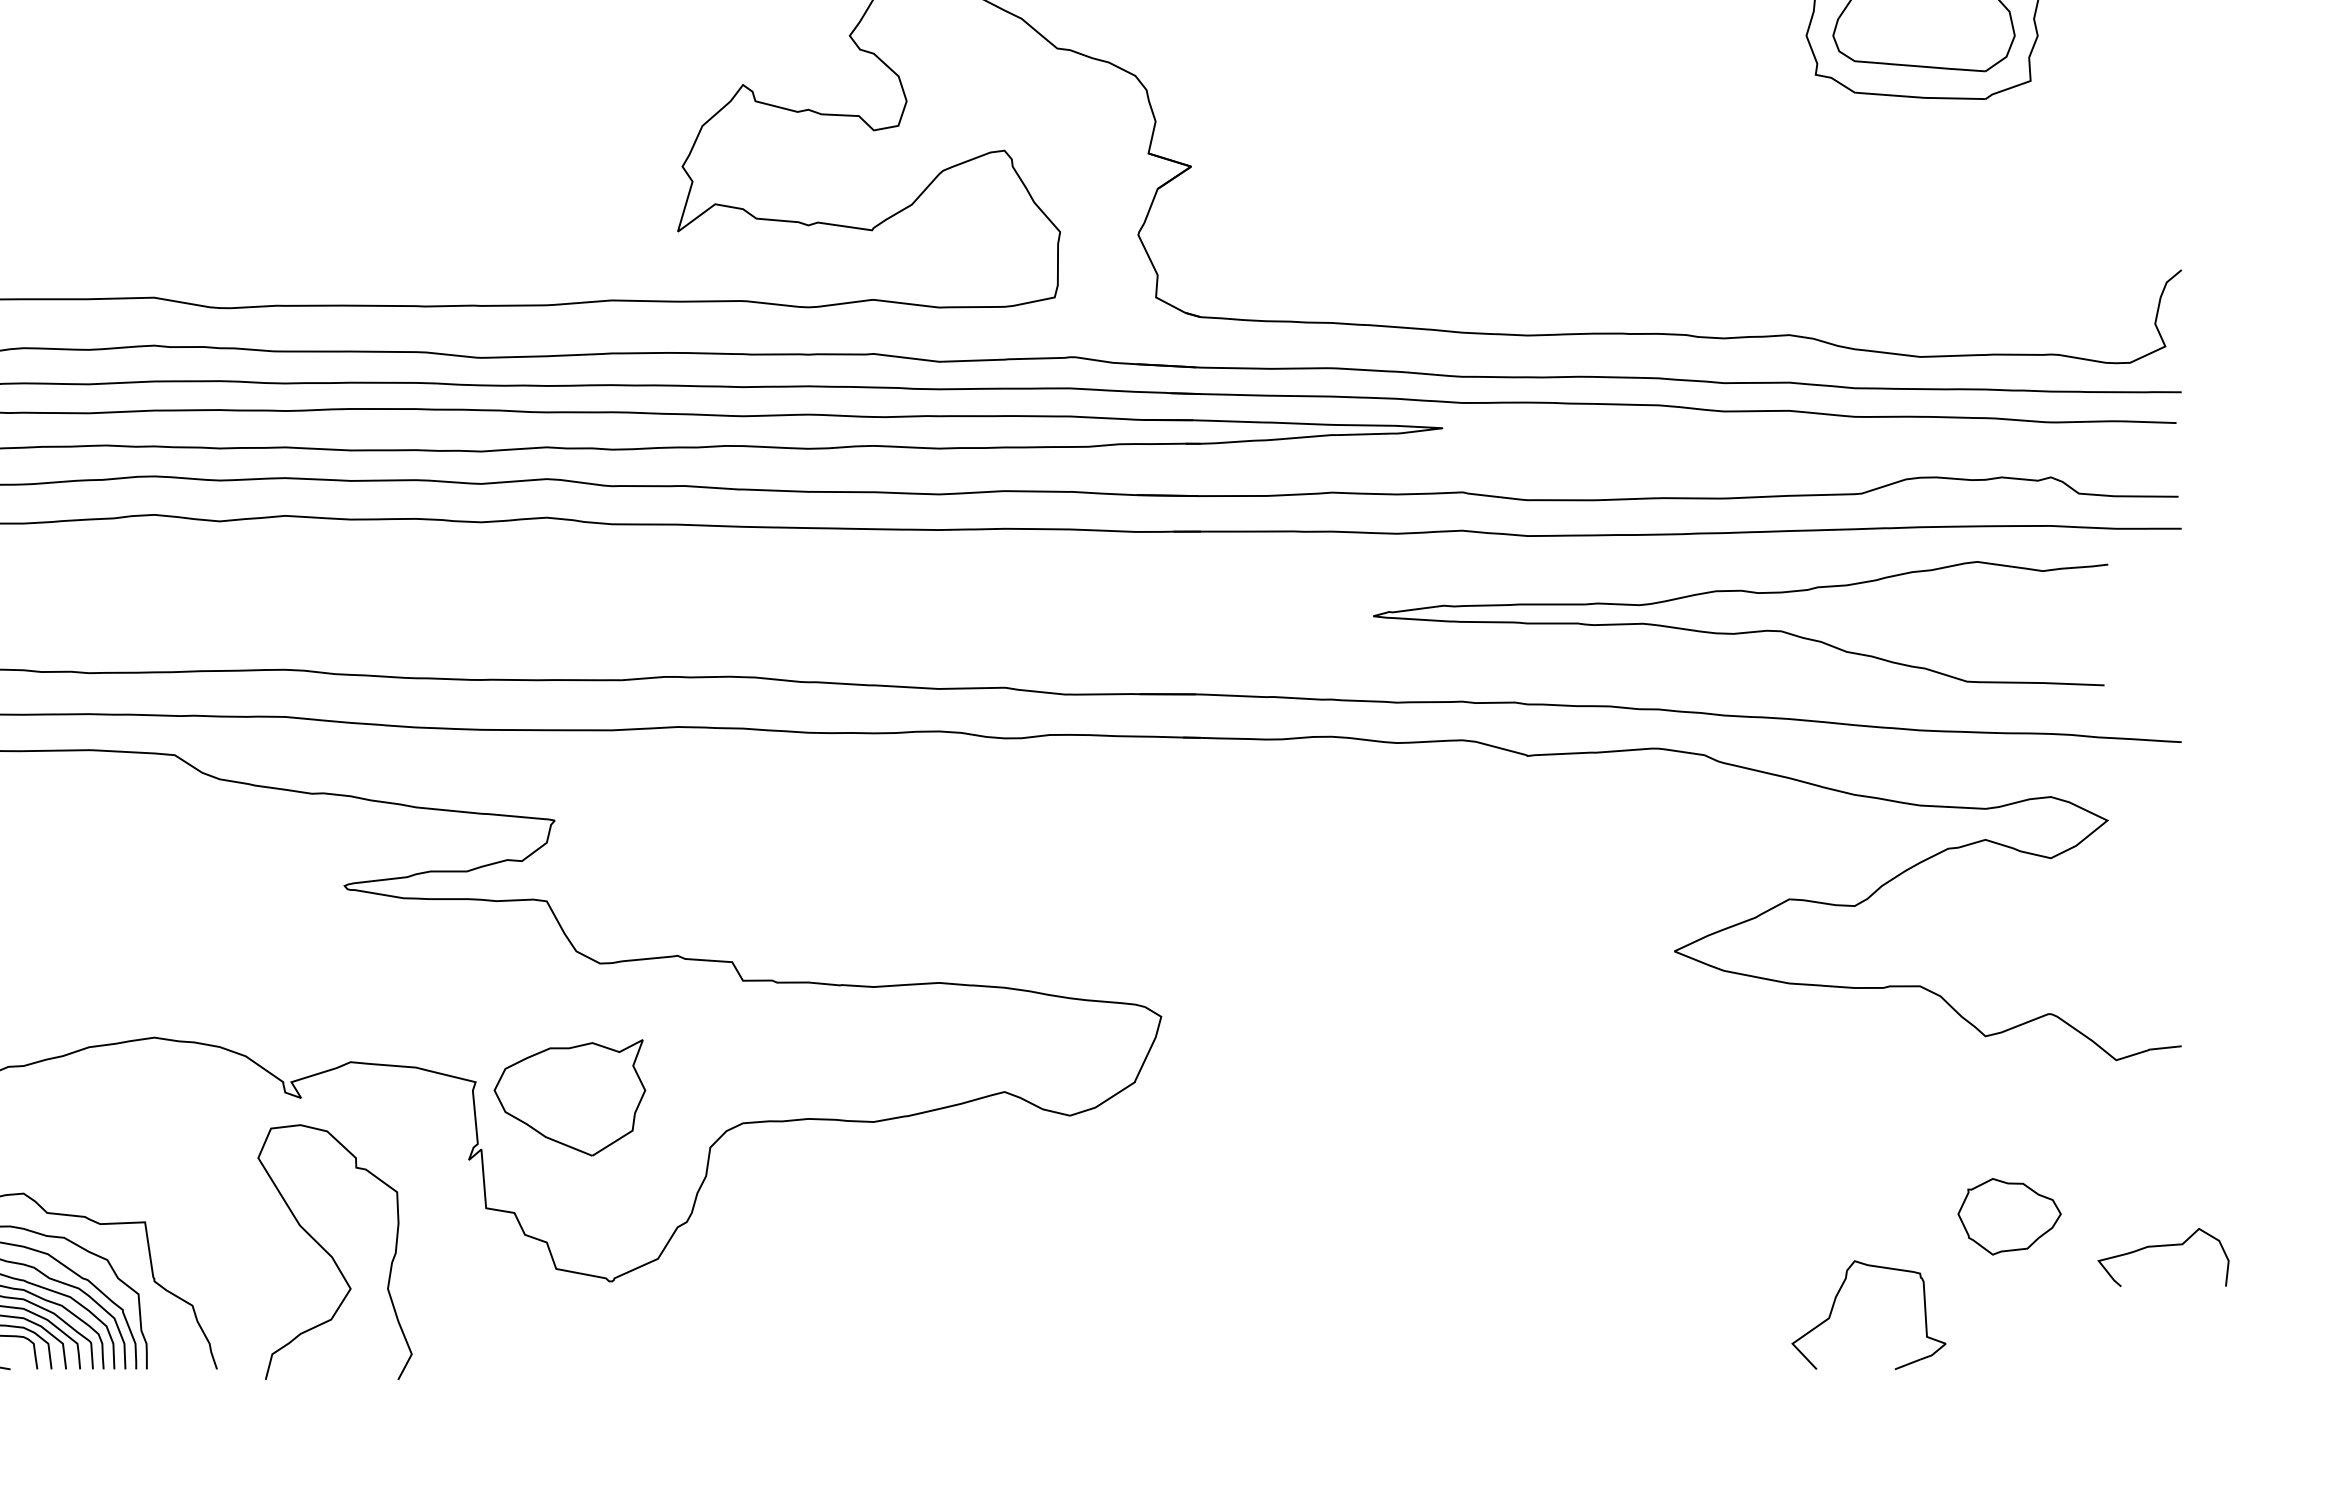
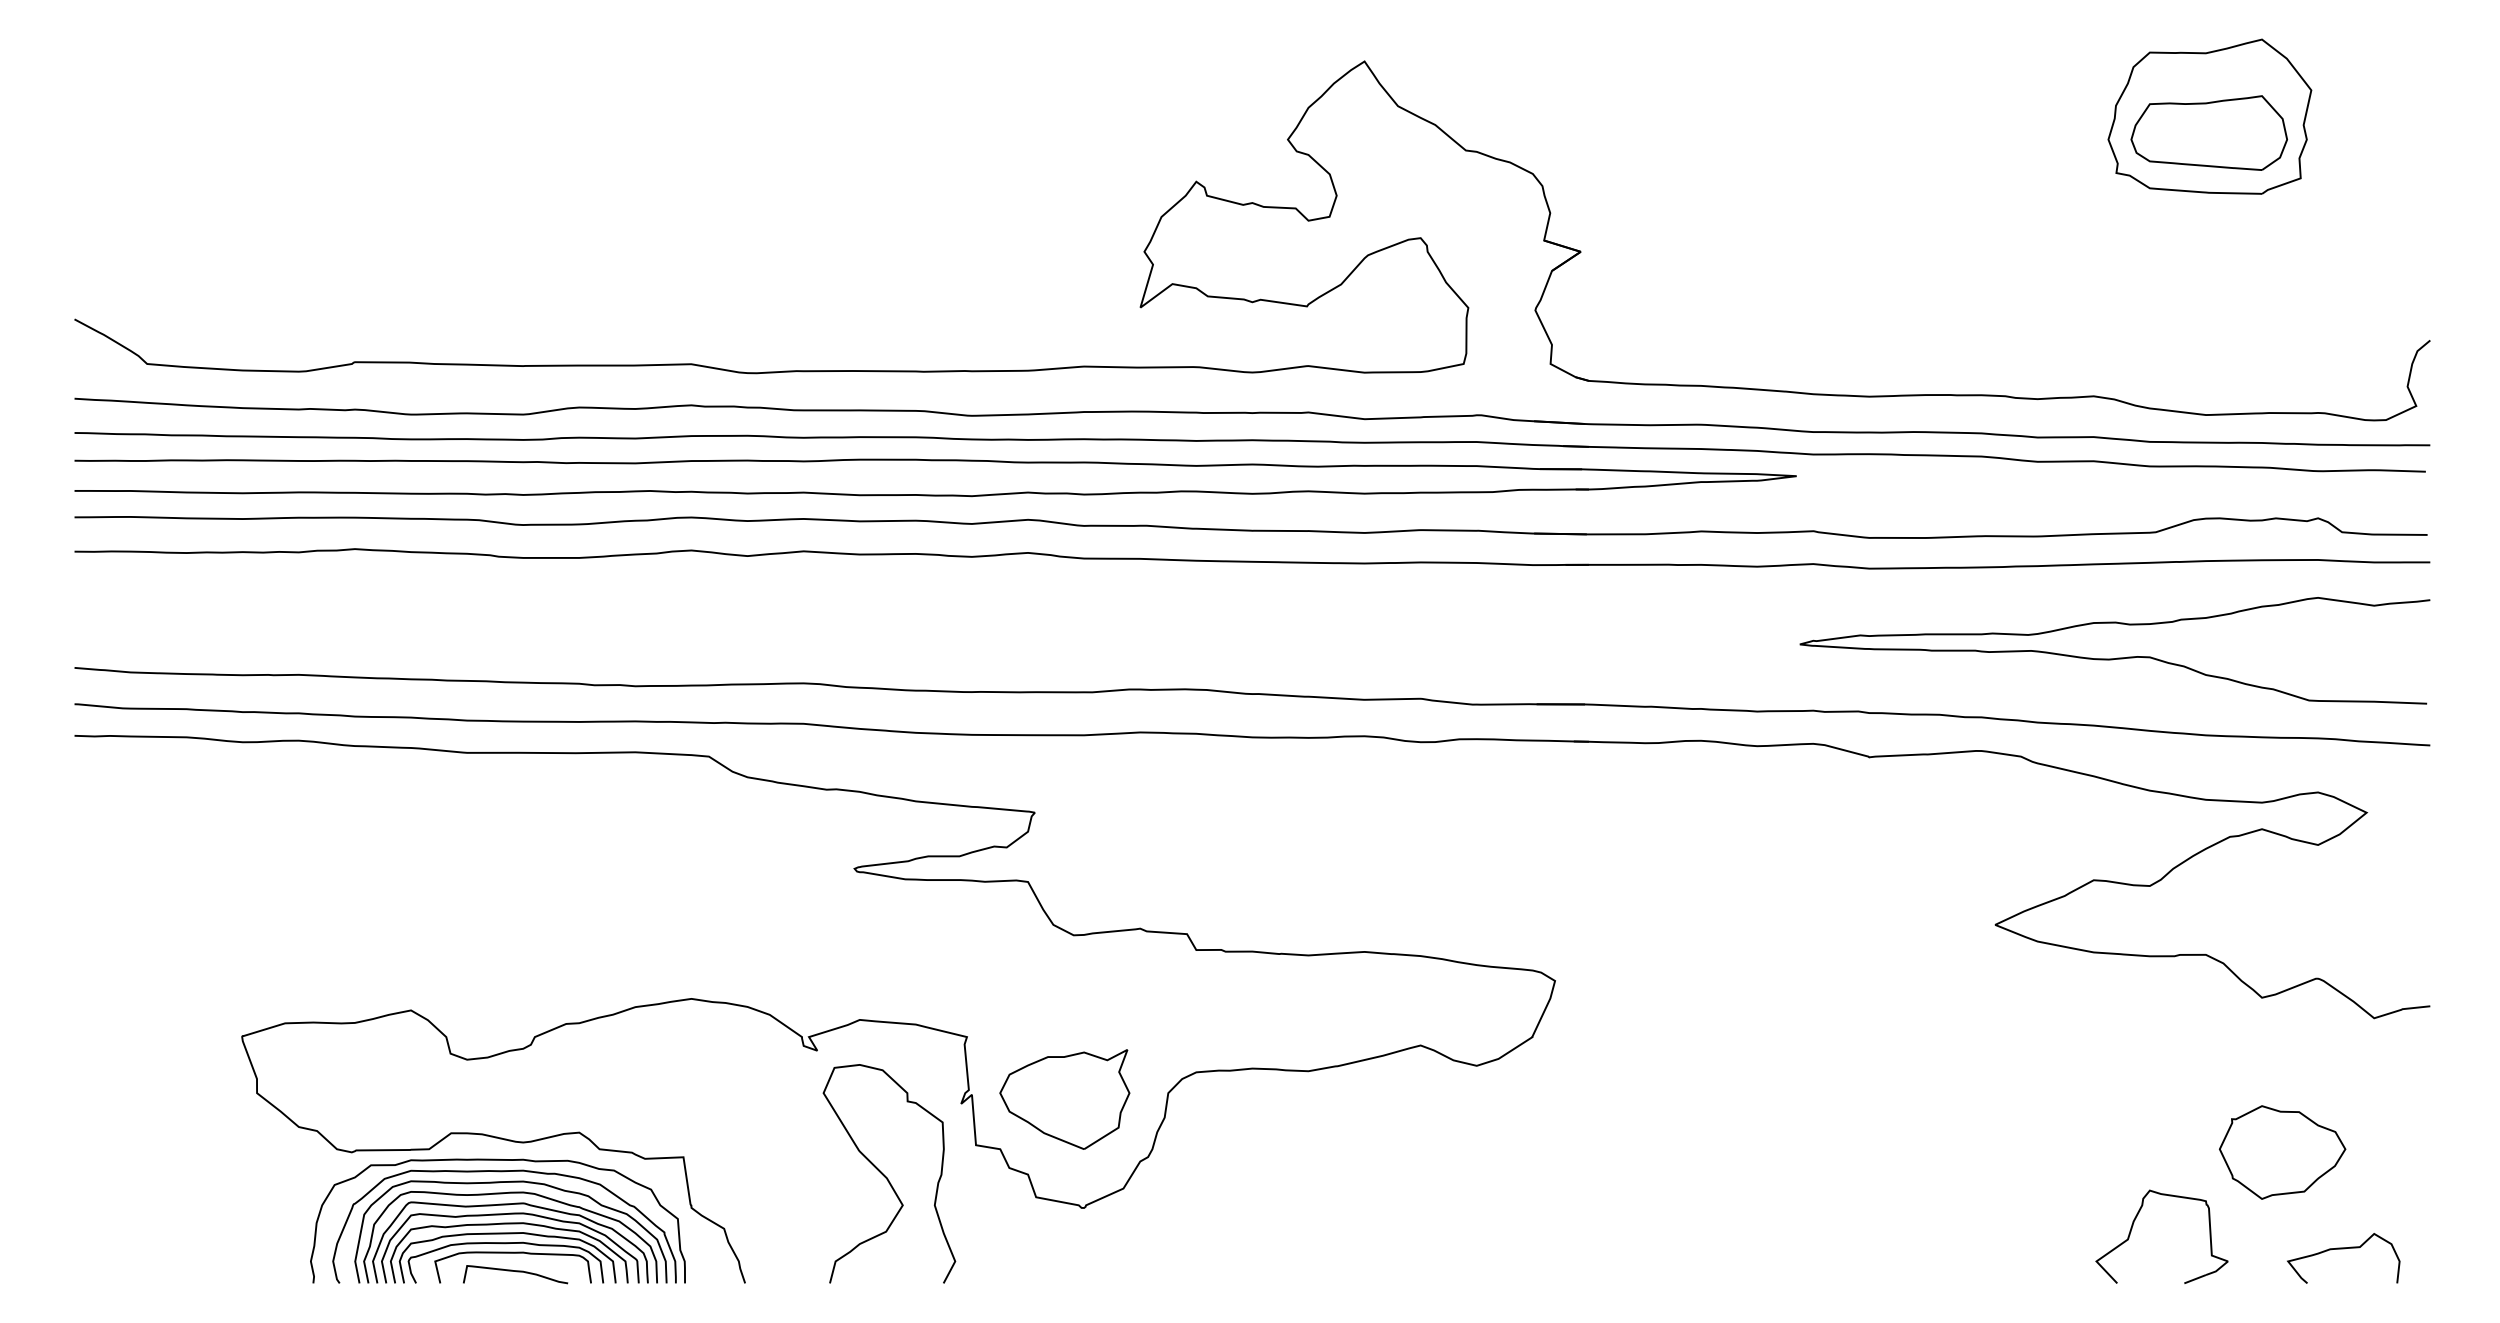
curve: (1743, 631) -> (2117, 657), moved
part: (569, 1097) -> (1064, 1099), moved
part: (2009, 1216) -> (2282, 1152), size x1.43
curve: (2163, 1247) -> (2343, 1249), moved
curve: (331, 1255) -> (886, 1176), moved

